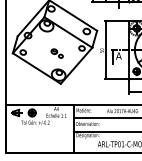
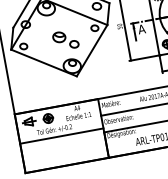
part: (56, 53) -> (64, 40), size x1.67
line: (40, 128) -> (61, 135), added

